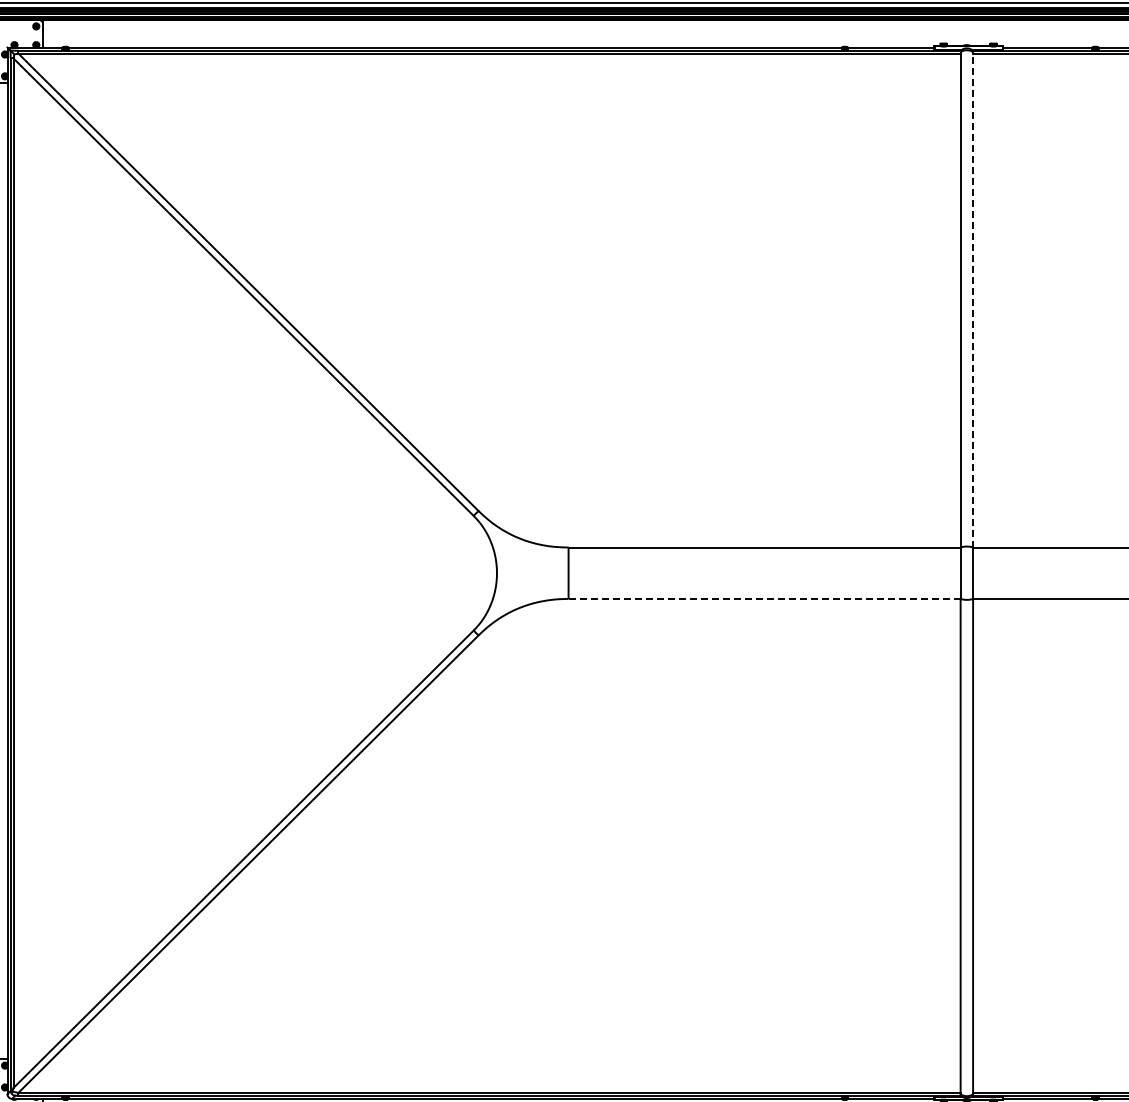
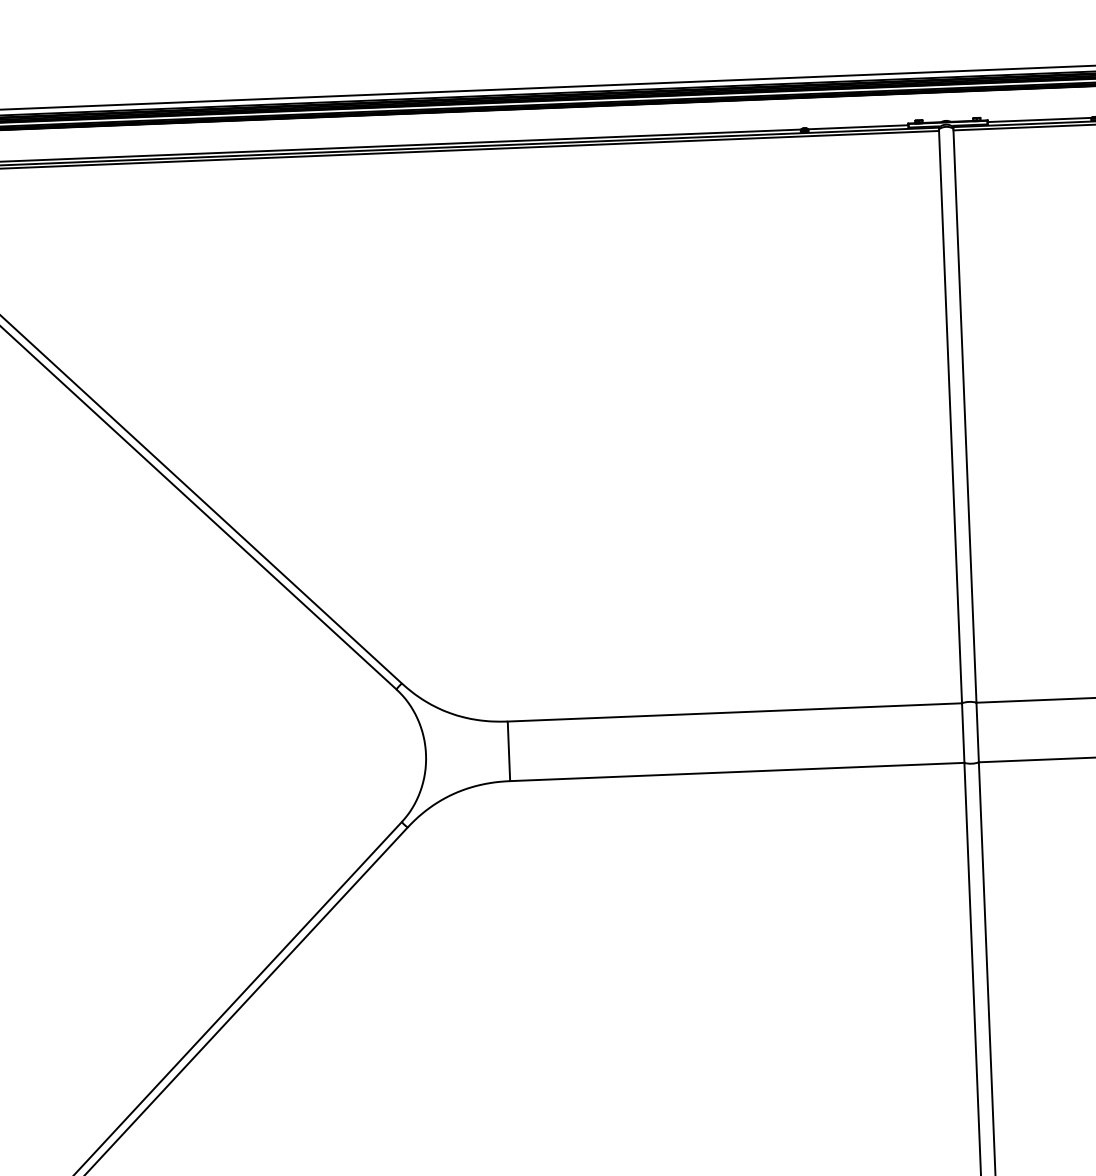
line: (973, 299) -> (965, 415), dashed -> solid
line: (764, 598) -> (737, 771), dashed -> solid

